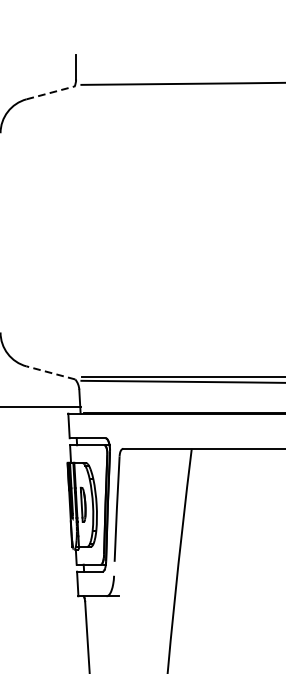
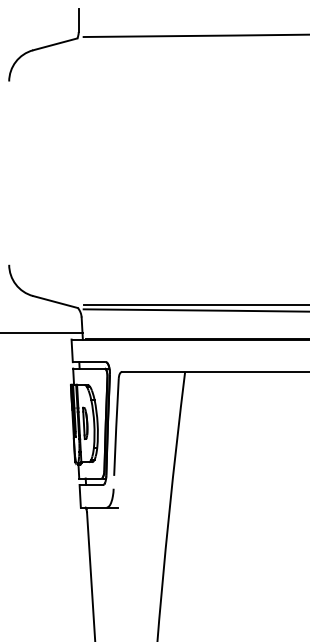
line: (50, 93) -> (55, 44), dashed -> solid
line: (50, 372) -> (55, 301), dashed -> solid

